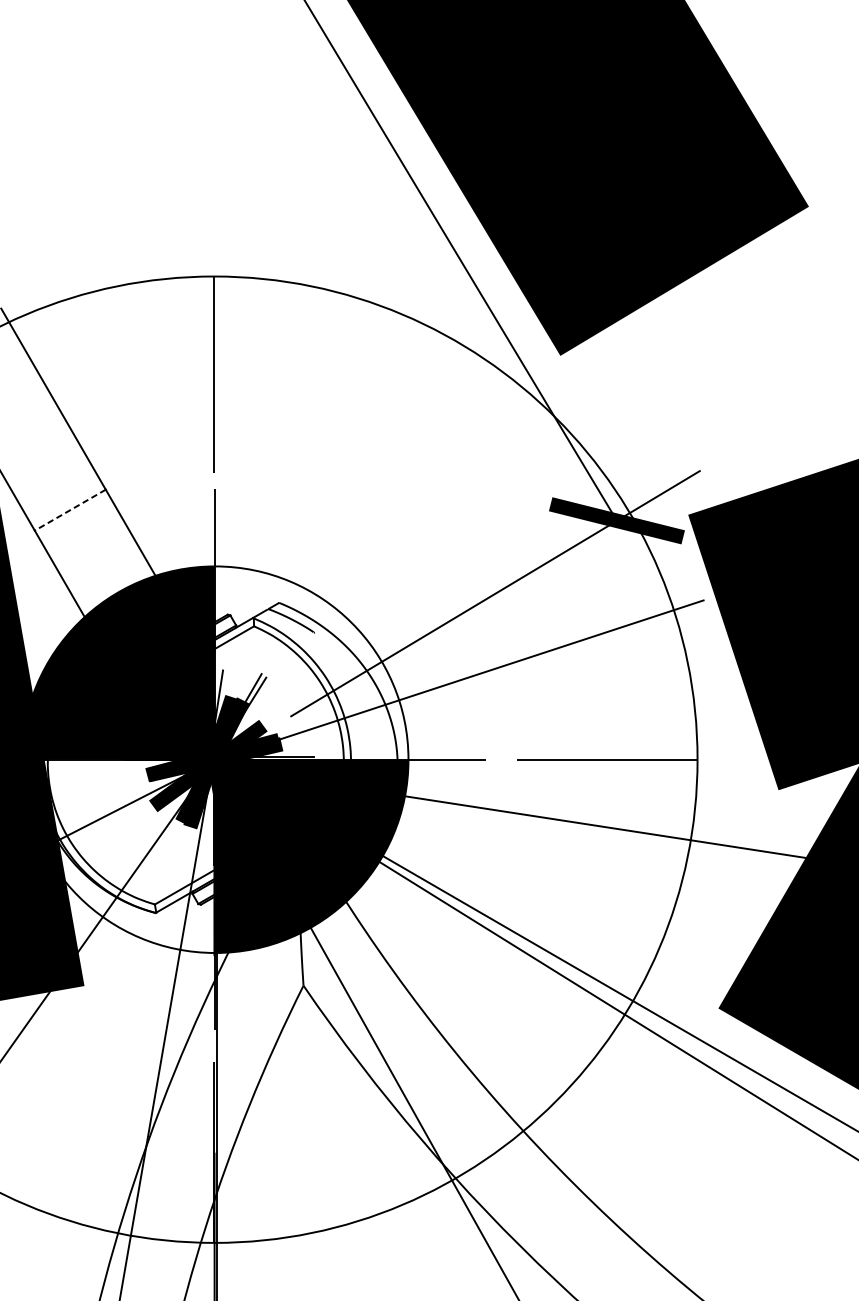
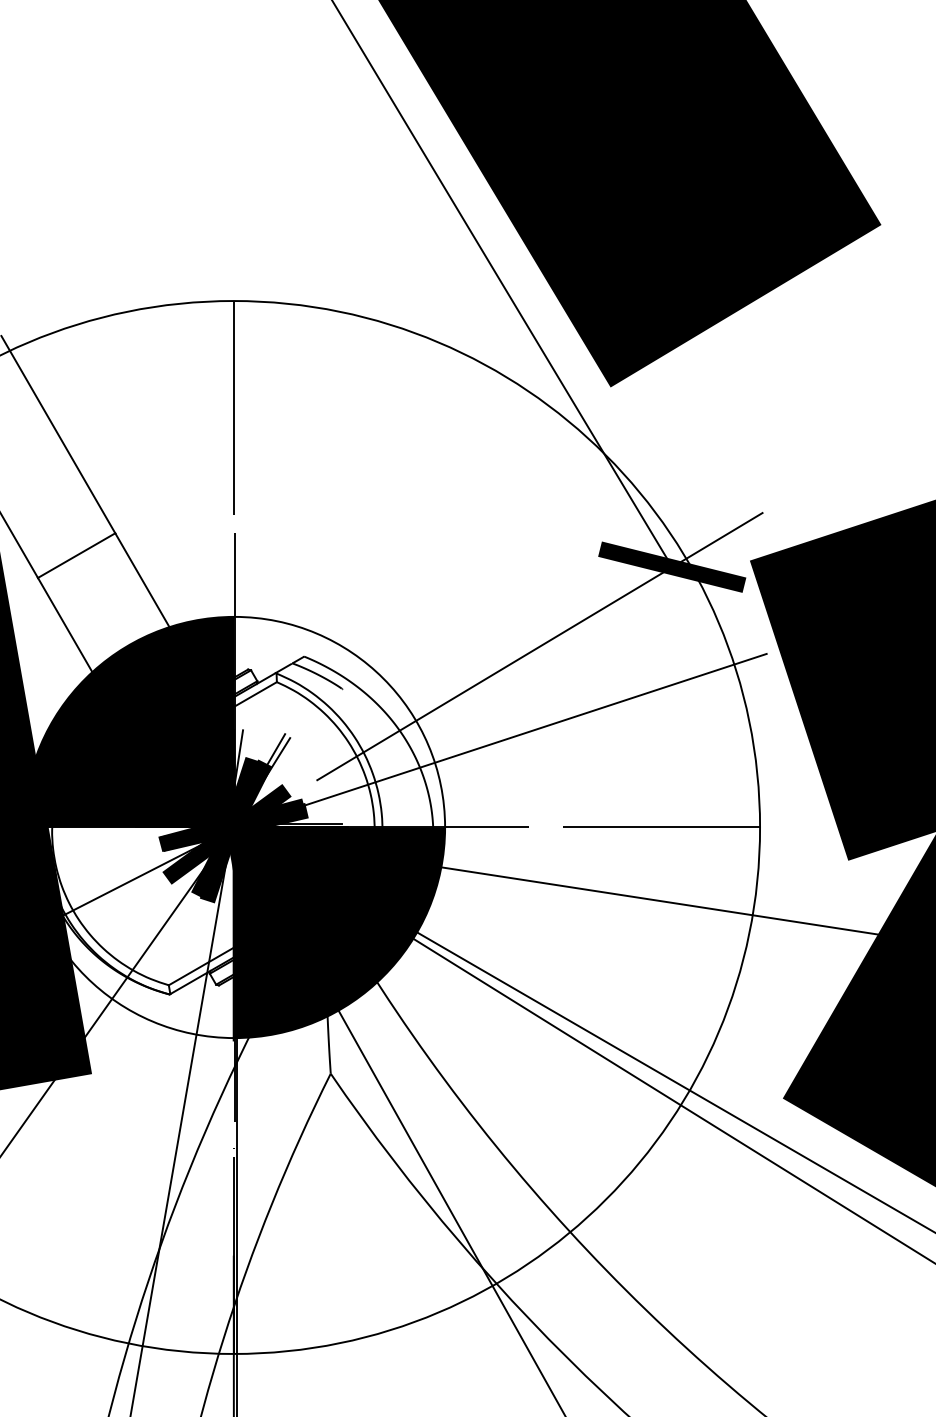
line: (70, 510) -> (76, 555), dashed -> solid

